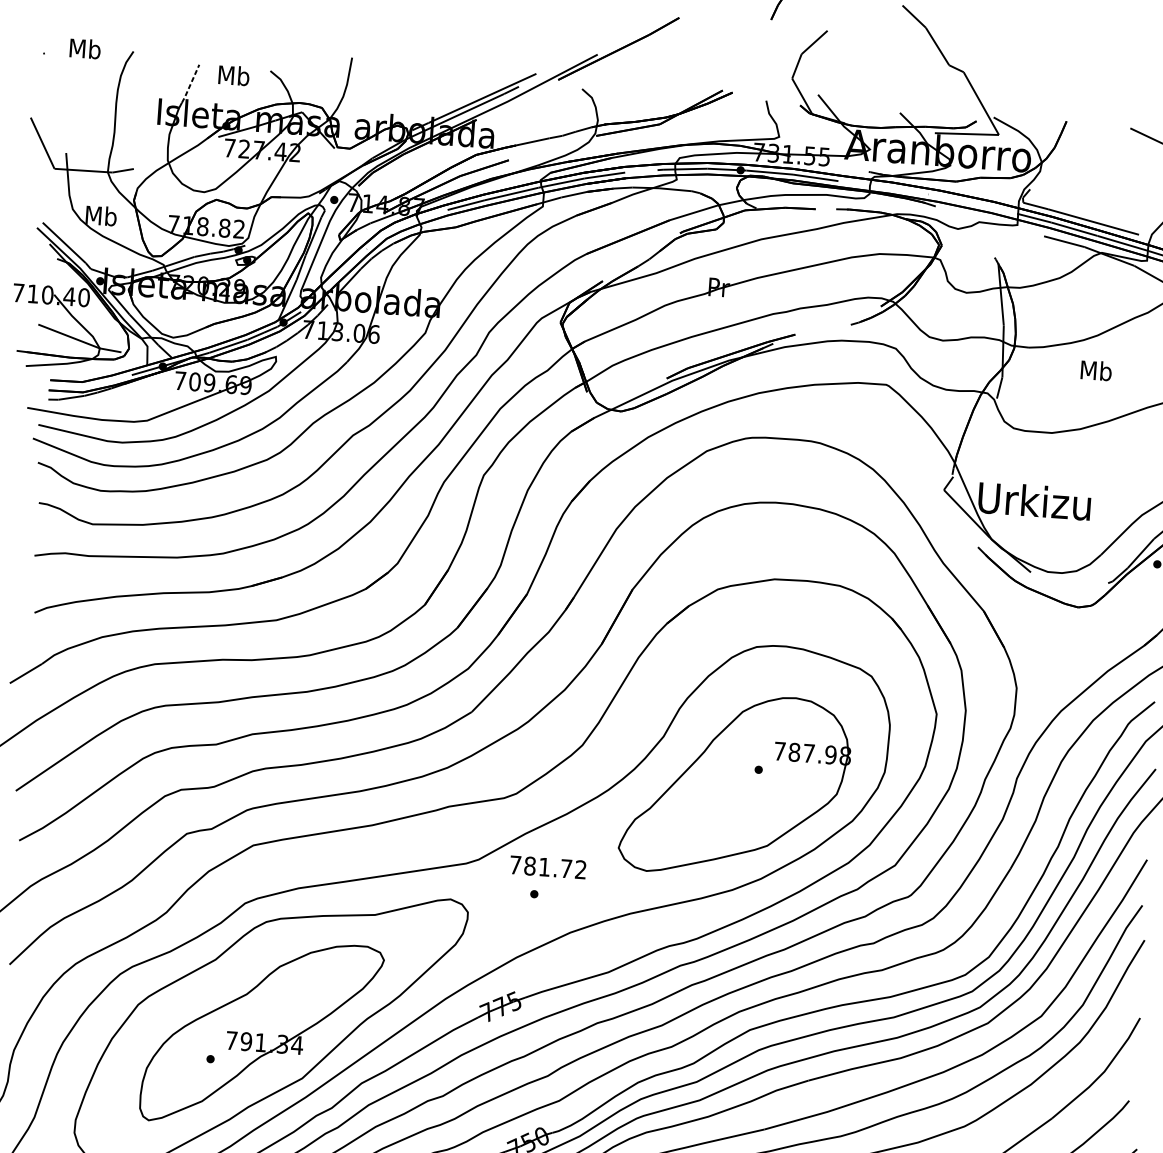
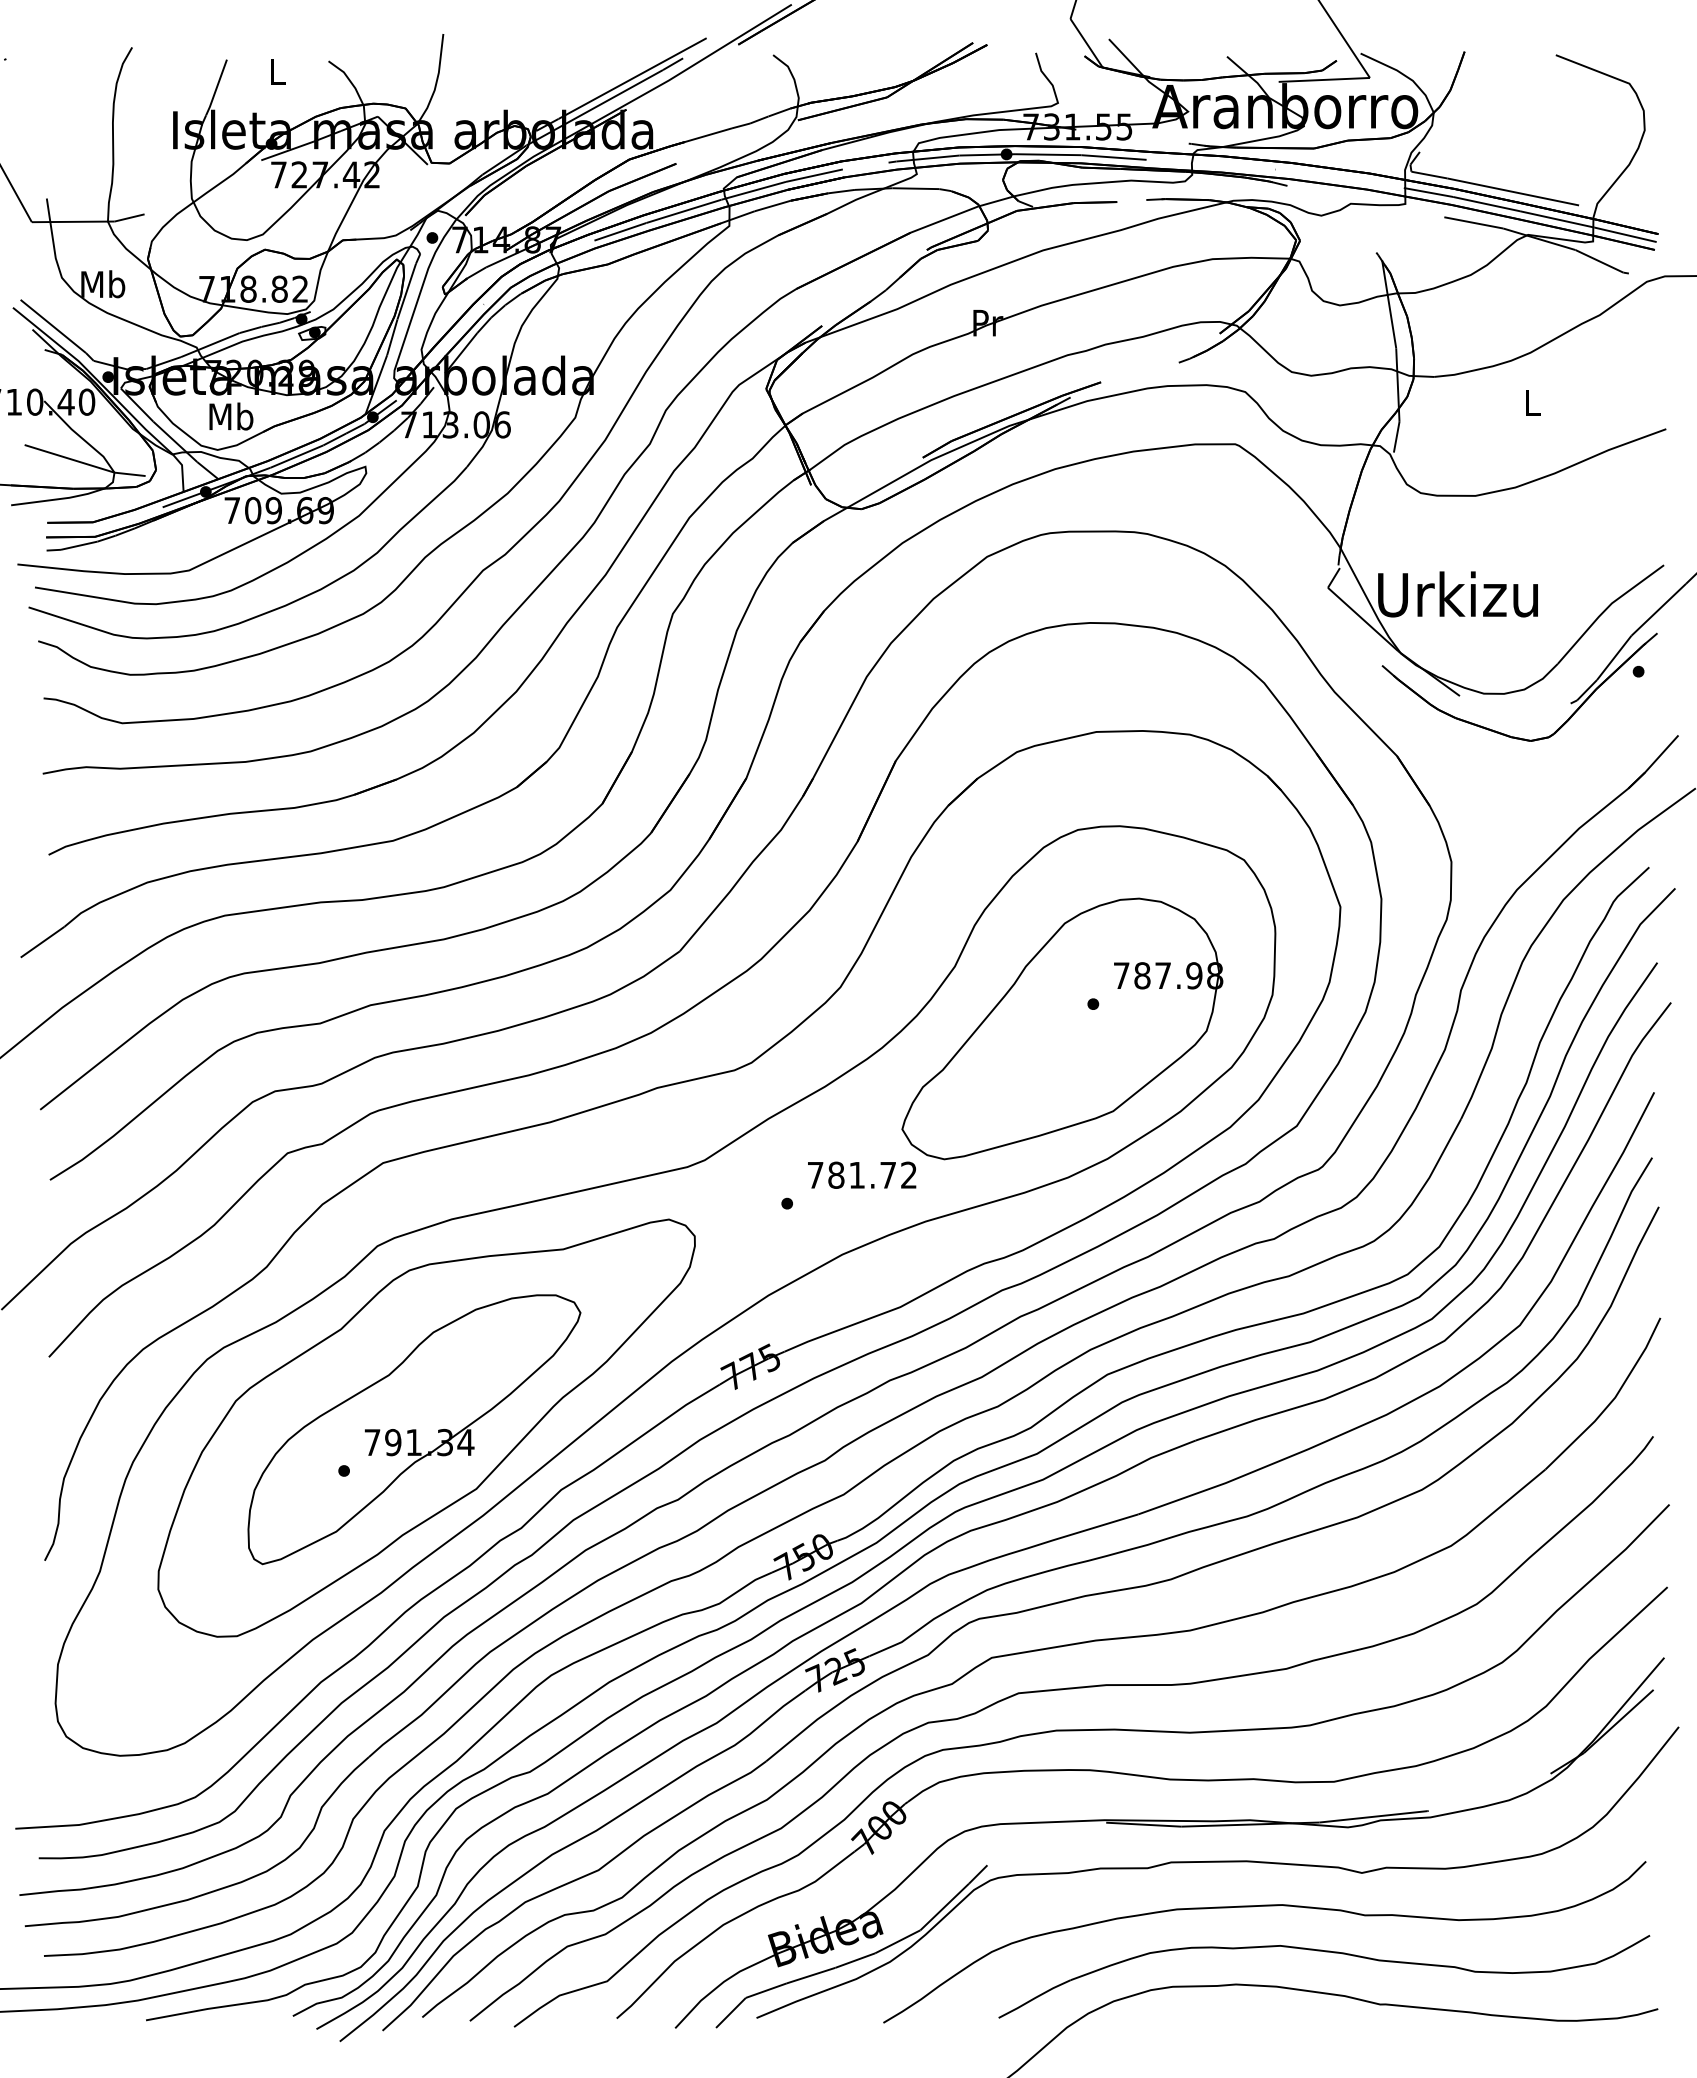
text: (85, 48) -> (231, 416), moved
text: (234, 75) -> (277, 71), Mb -> L
line: (190, 84) -> (216, 88), dashed -> solid
text: (1096, 370) -> (1532, 402), Mb -> L
text: (548, 866) -> (862, 1174), moved

